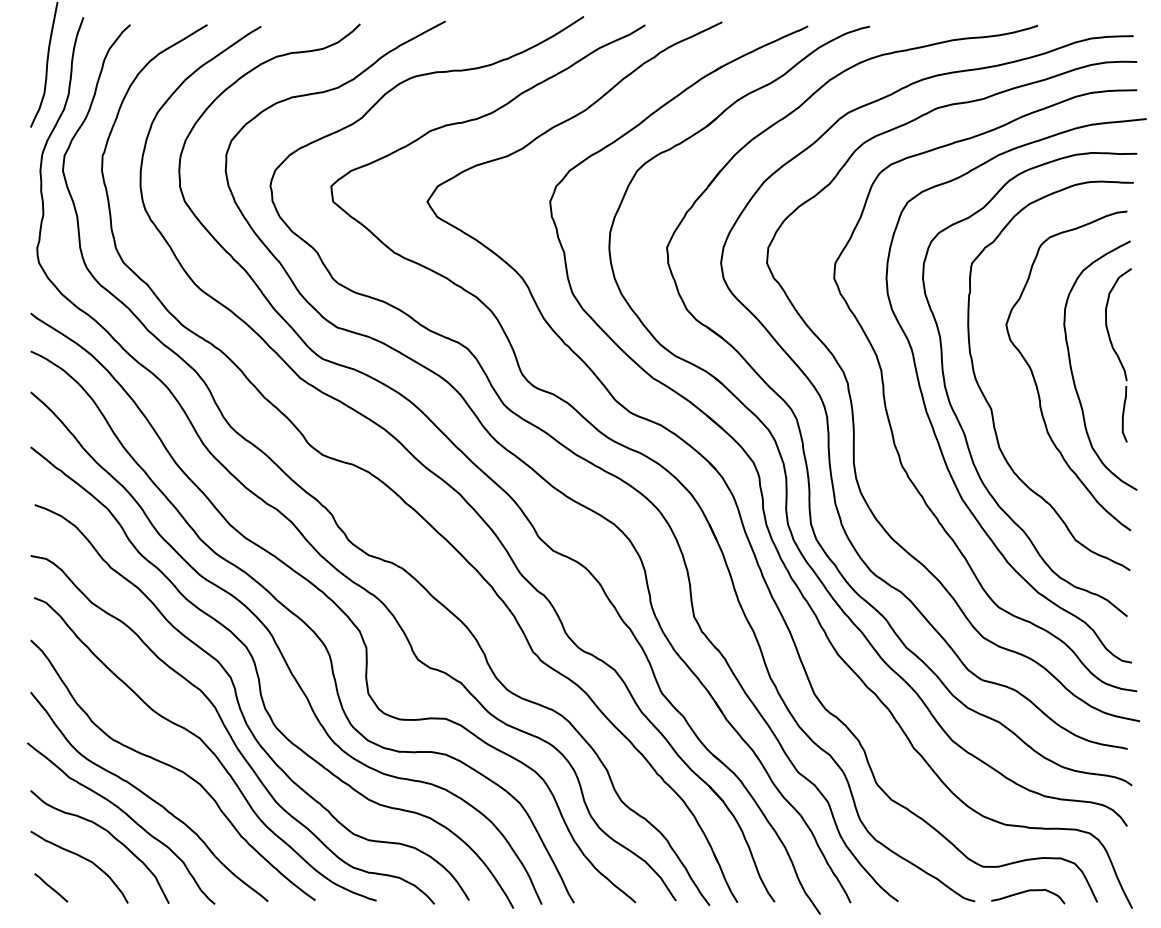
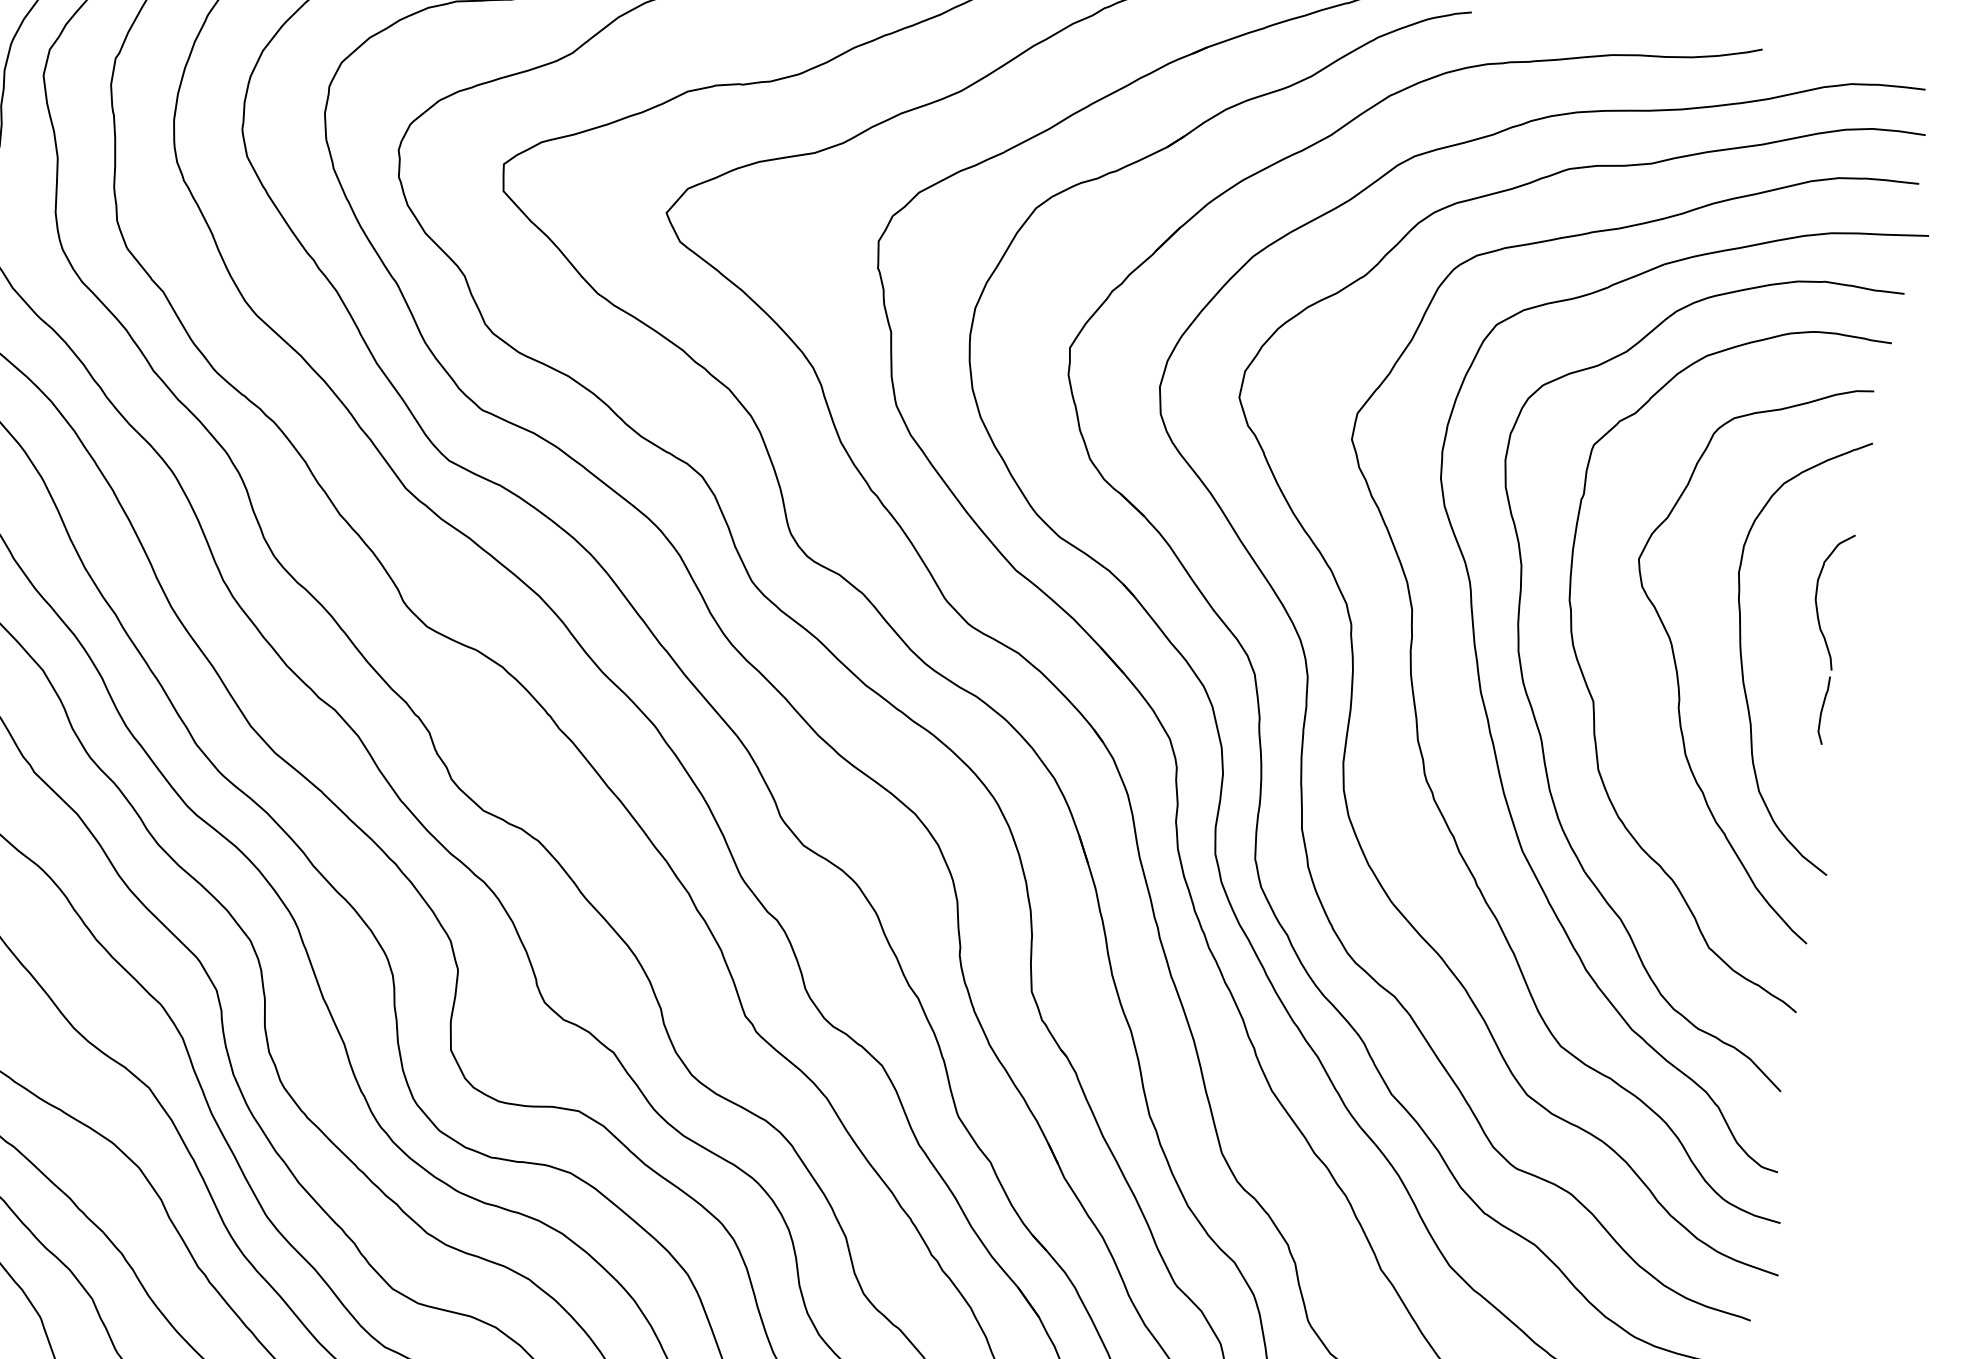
part: (1118, 355) -> (1825, 638), size x0.7

